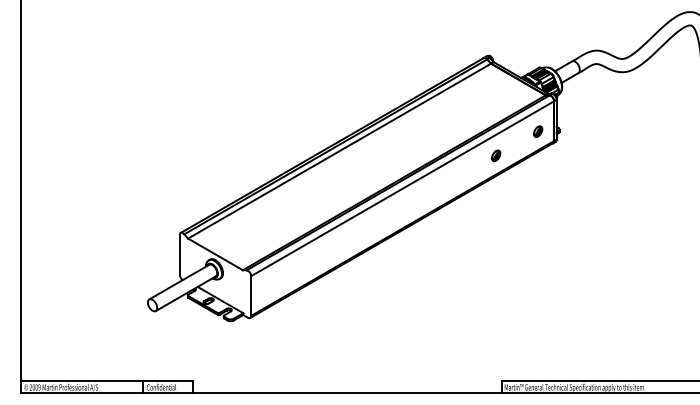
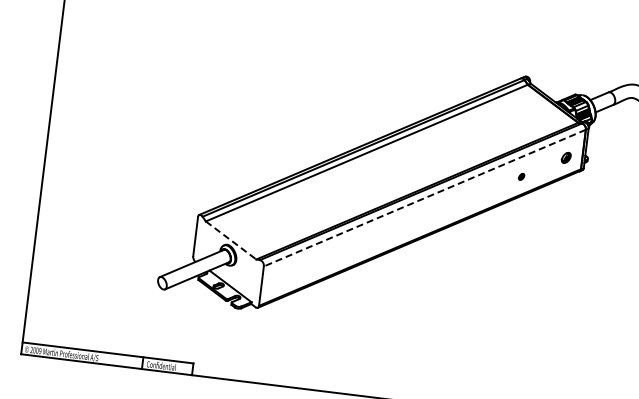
part: (495, 155) -> (521, 176), size x0.6
line: (402, 188) -> (424, 197), solid -> dashed
line: (215, 254) -> (231, 240), solid -> dashed

